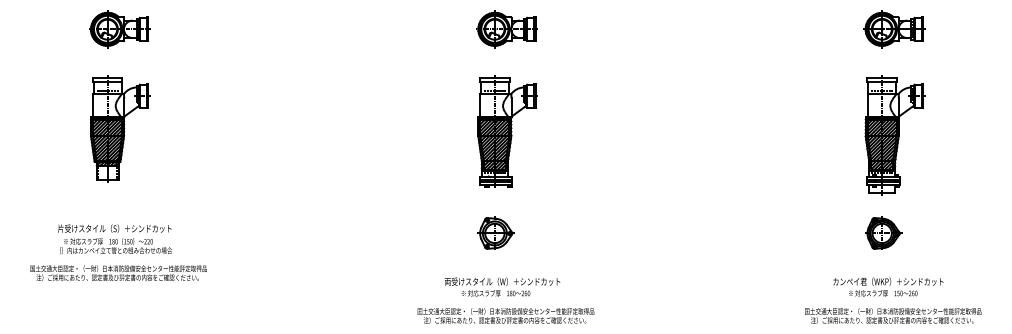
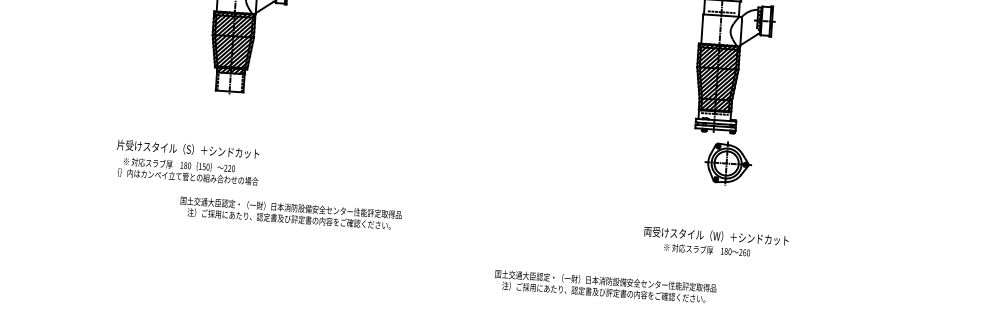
part: (495, 232) -> (727, 162), moved
text: (114, 238) -> (187, 161), moved
text: (118, 272) -> (290, 212), moved
text: (502, 286) -> (715, 242), moved
text: (505, 315) -> (604, 286), moved

